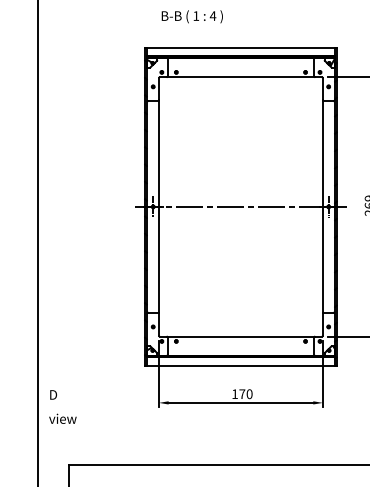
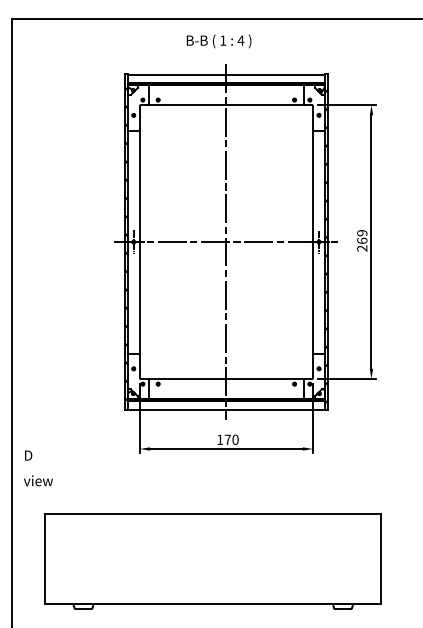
text: (191, 16) -> (218, 41), moved
line: (241, 206) -> (226, 241), added
text: (62, 407) -> (38, 468), moved

